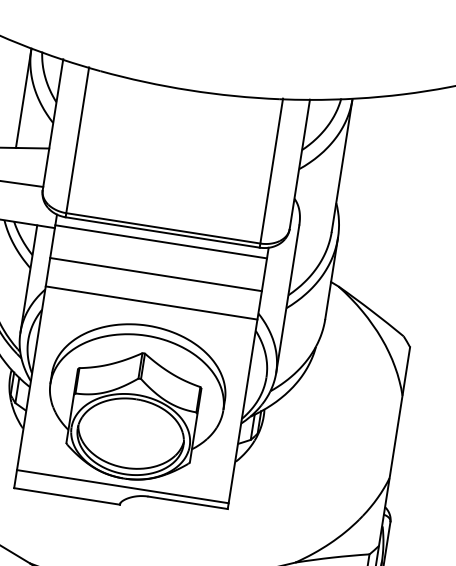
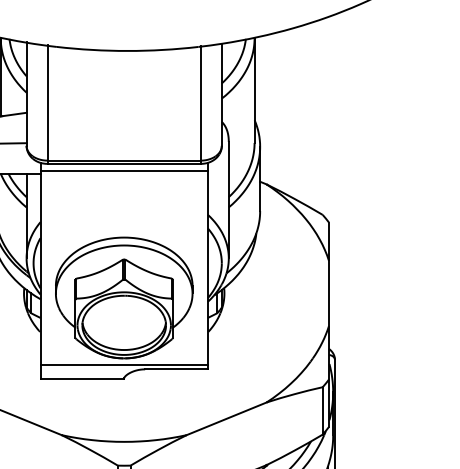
line: (155, 274) -> (123, 197), removed
line: (150, 302) -> (123, 219), removed

